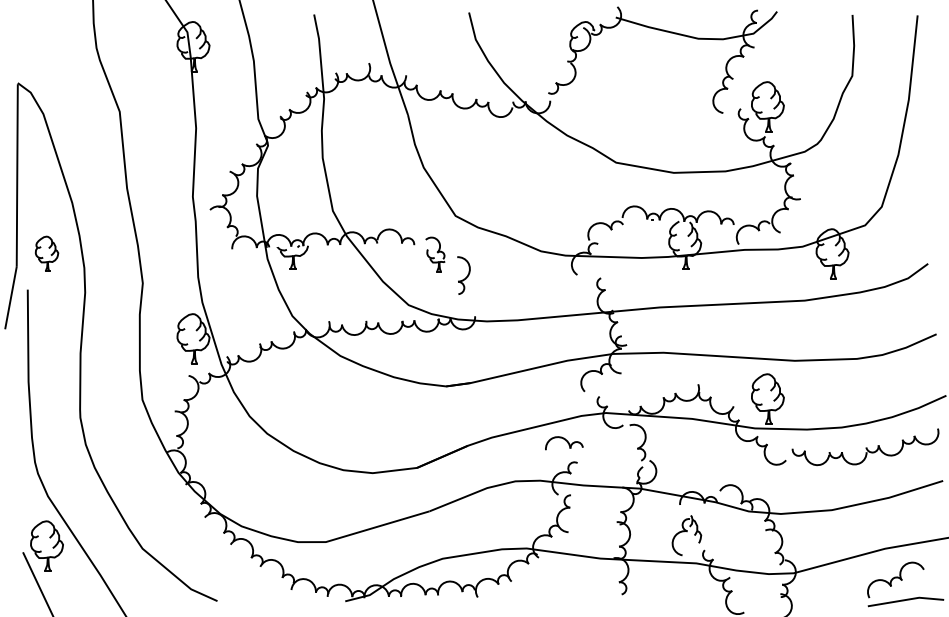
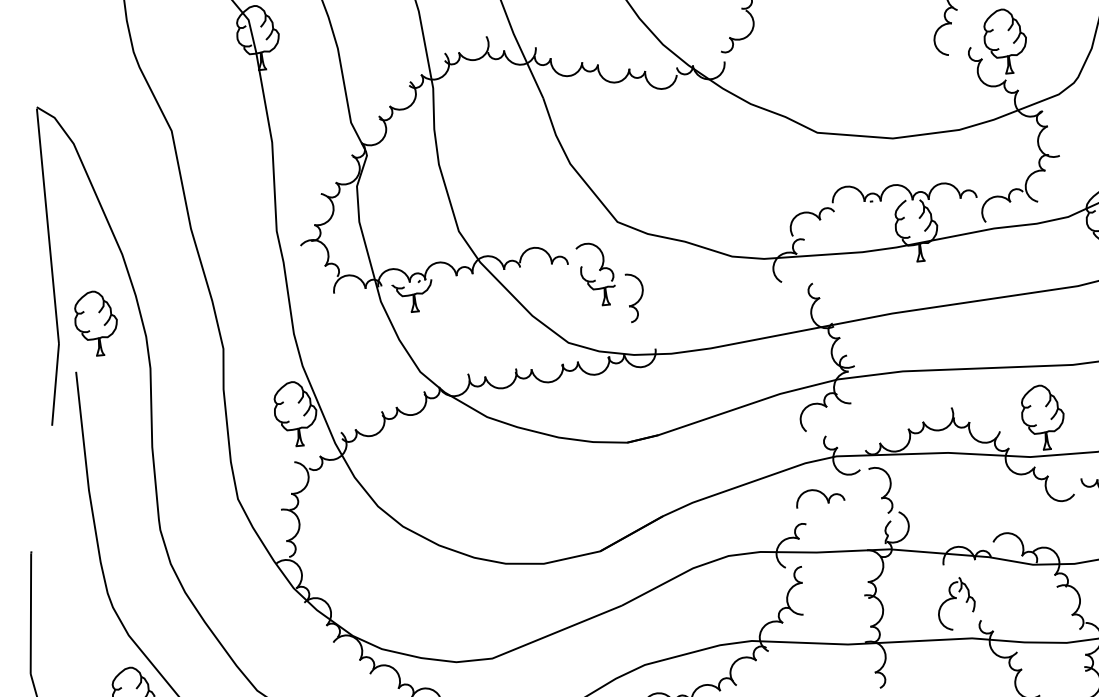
part: (46, 253) -> (95, 322), size x1.43
part: (435, 254) -> (596, 274), size x1.43
part: (564, 443) -> (820, 497), moved

